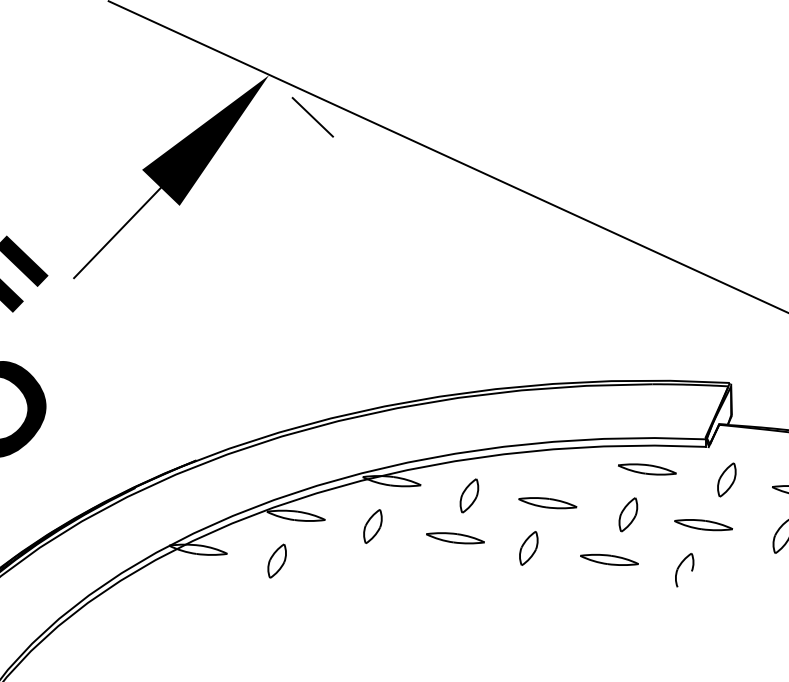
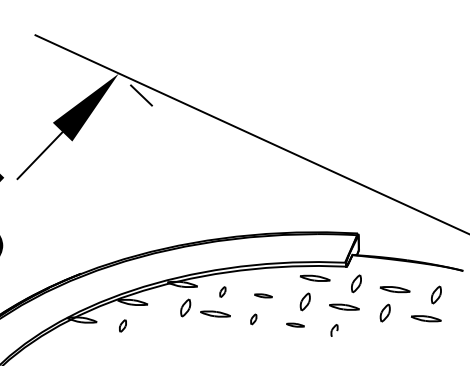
part: (468, 494) -> (222, 291), size x0.6
part: (547, 502) -> (263, 295), size x0.6
part: (372, 525) -> (185, 307), moved
part: (528, 548) -> (253, 319), size x0.6
part: (609, 558) -> (295, 324), size x0.6
part: (276, 560) -> (122, 325), size x0.7
part: (684, 569) -> (334, 330), size x0.7

